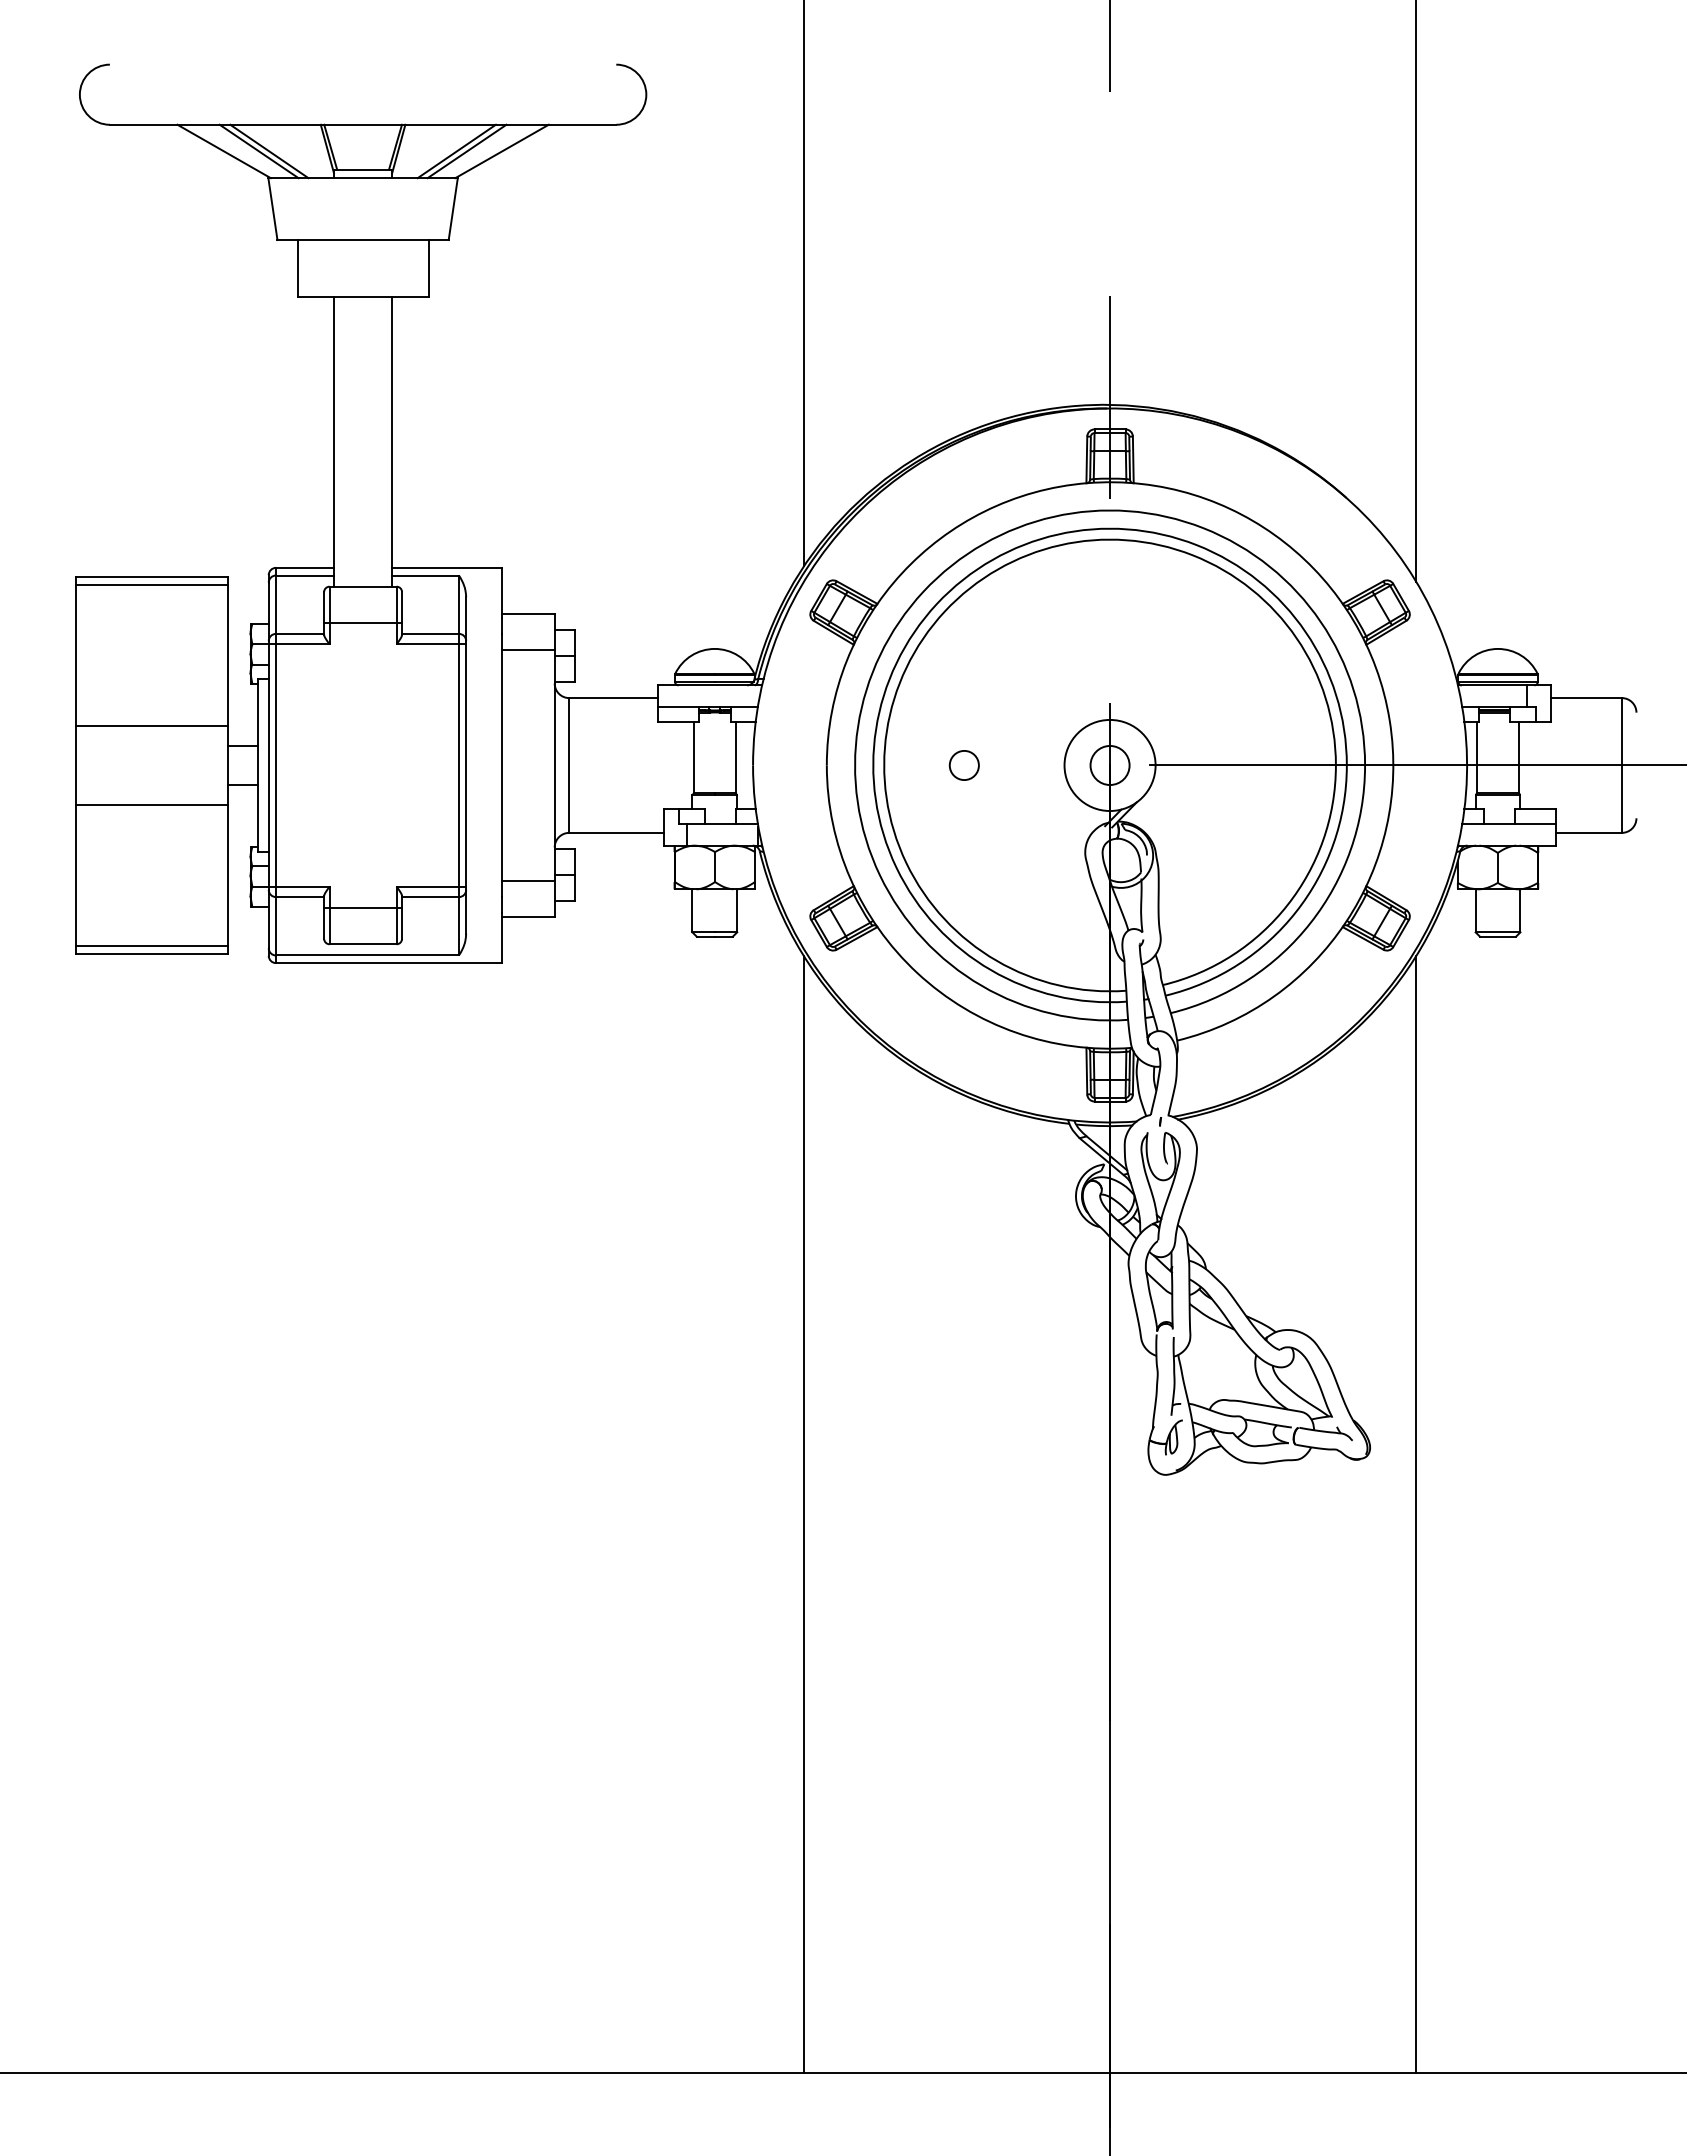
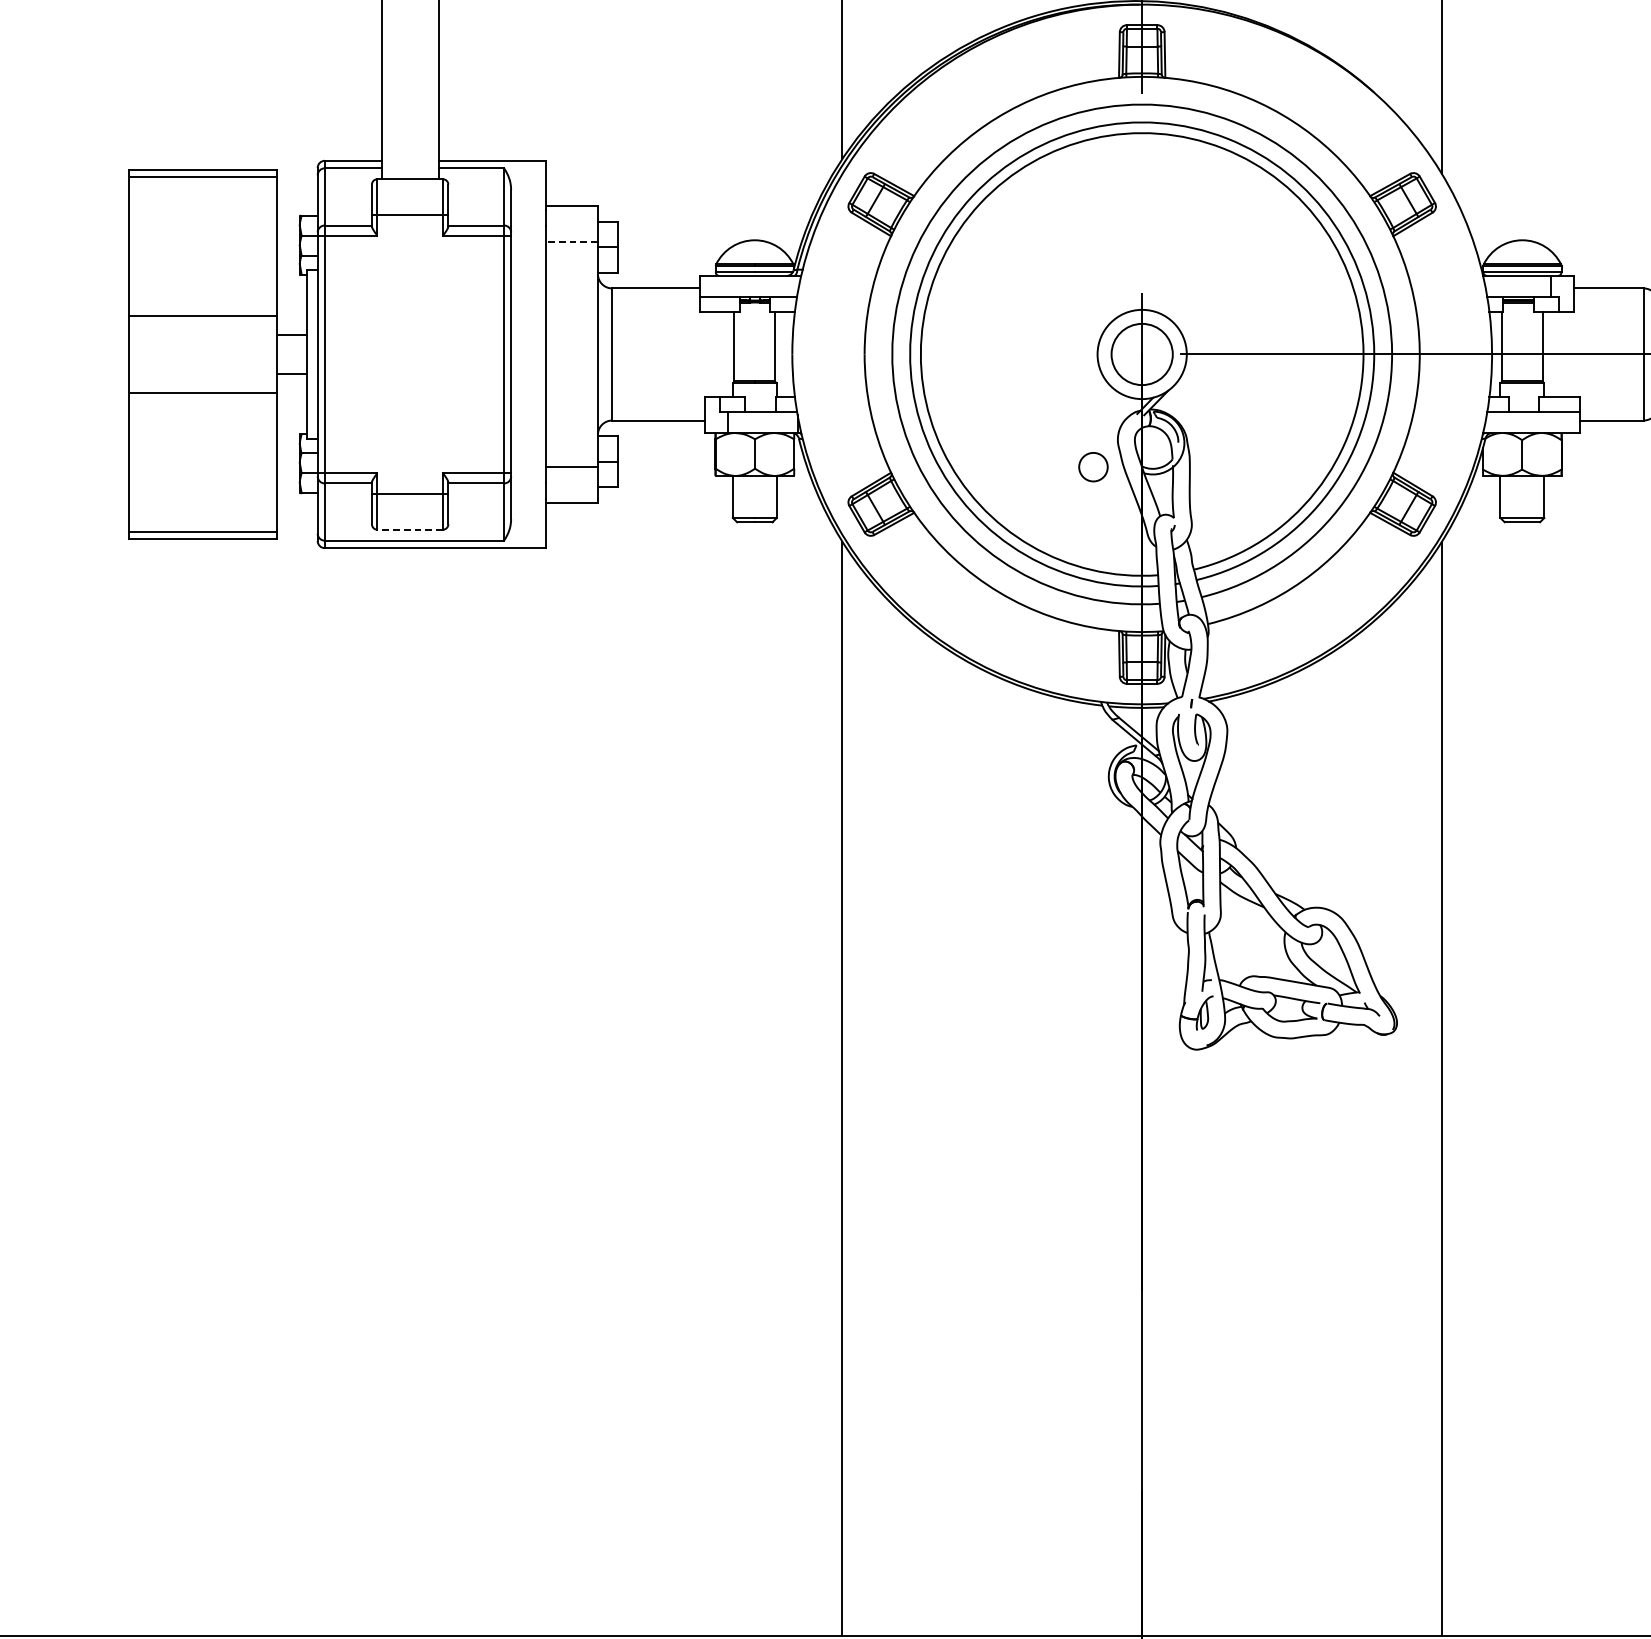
line: (527, 650) -> (571, 241), solid -> dashed
circle: (963, 765) -> (1092, 467), moved
circle: (1109, 765) -> (1141, 354), size x1.6
line: (363, 944) -> (410, 529), solid -> dashed

